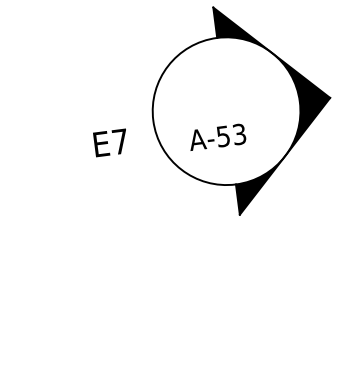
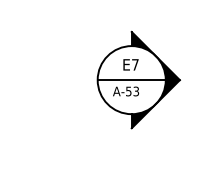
line: (226, 112) -> (131, 80), added
text: (109, 142) -> (130, 64), moved

